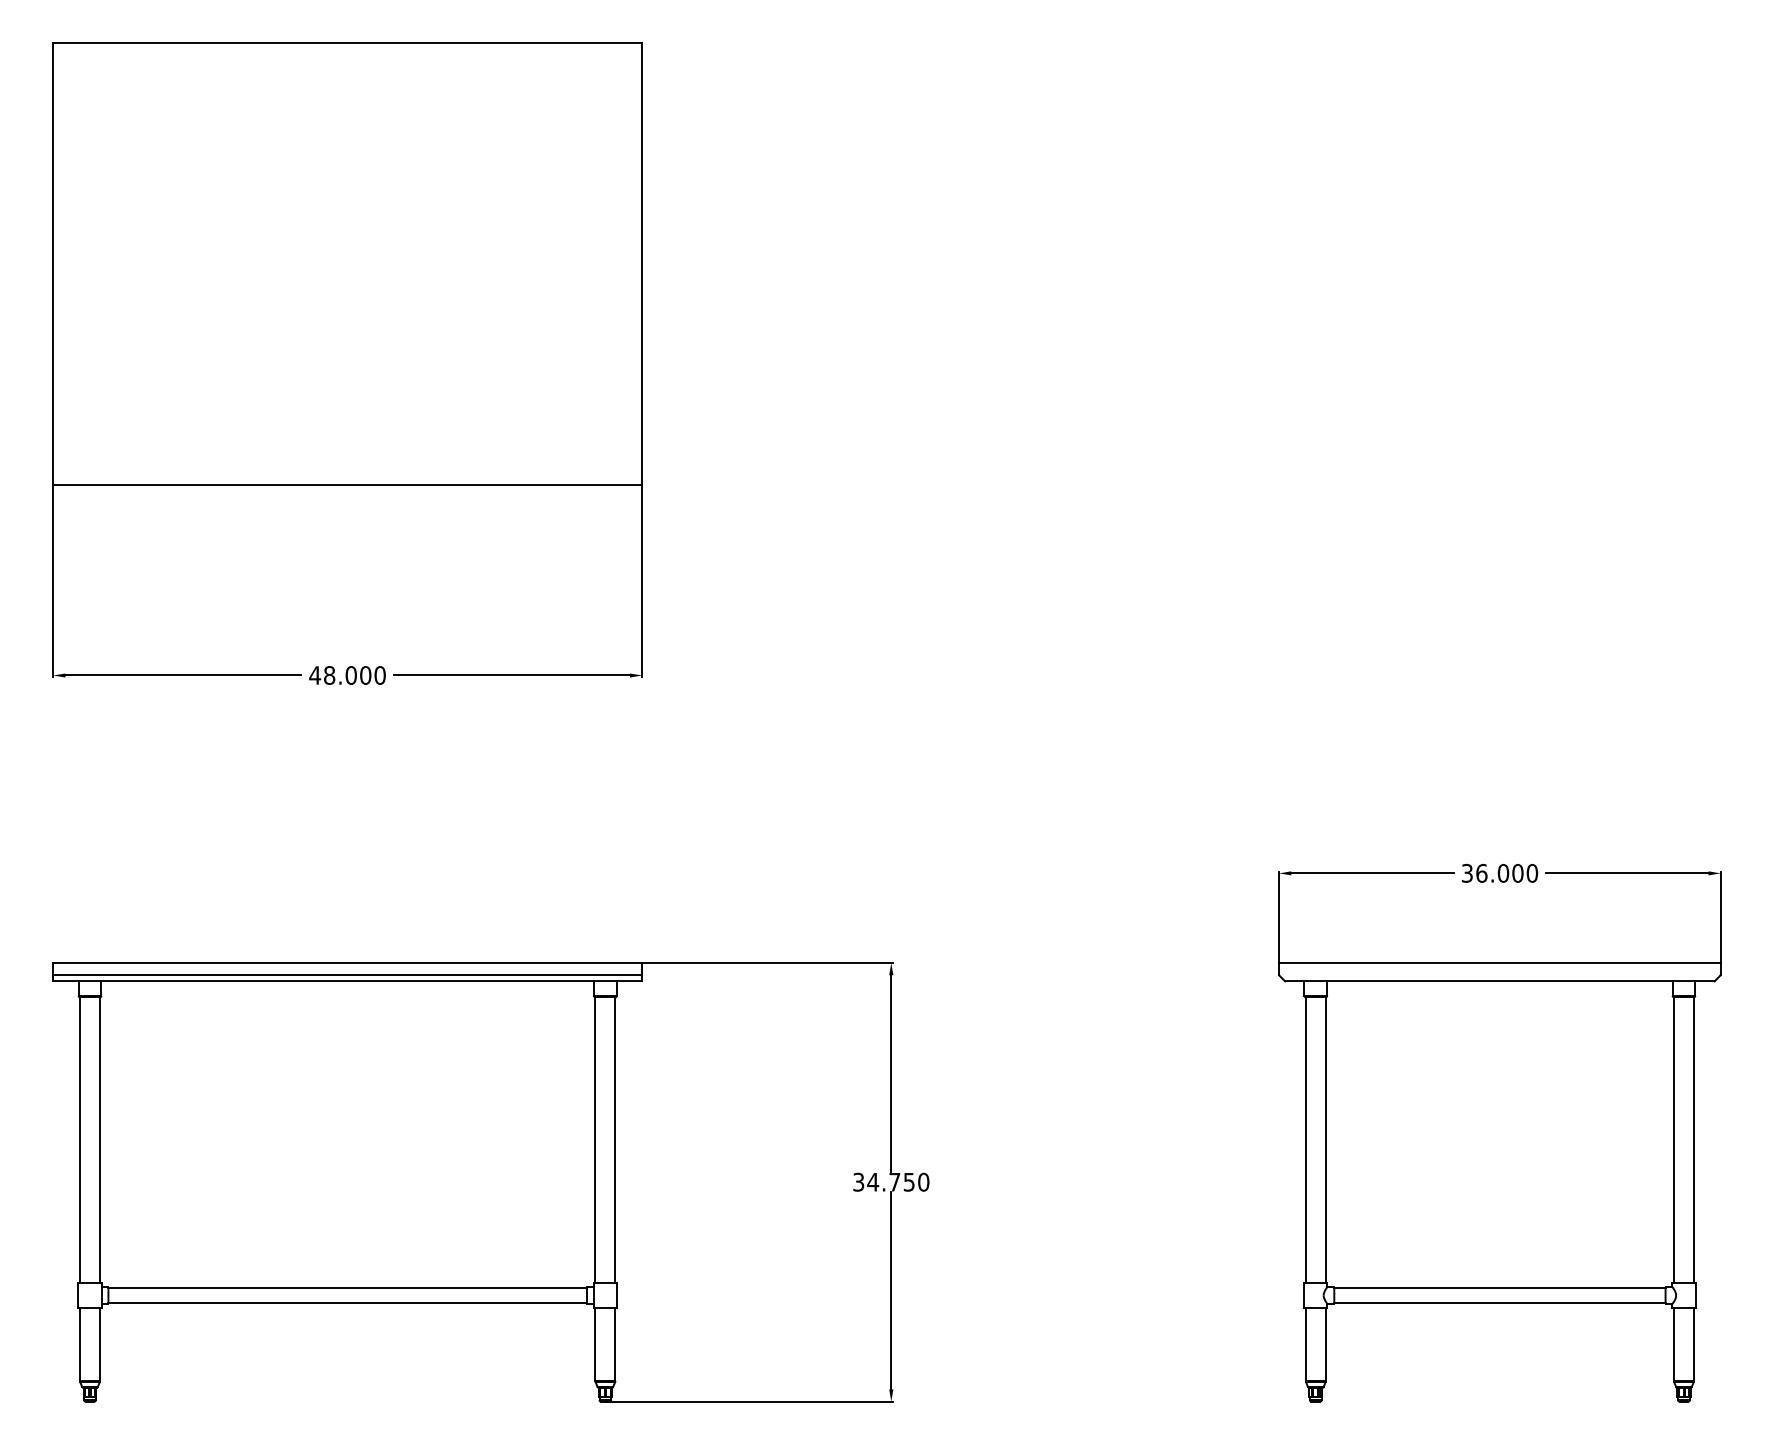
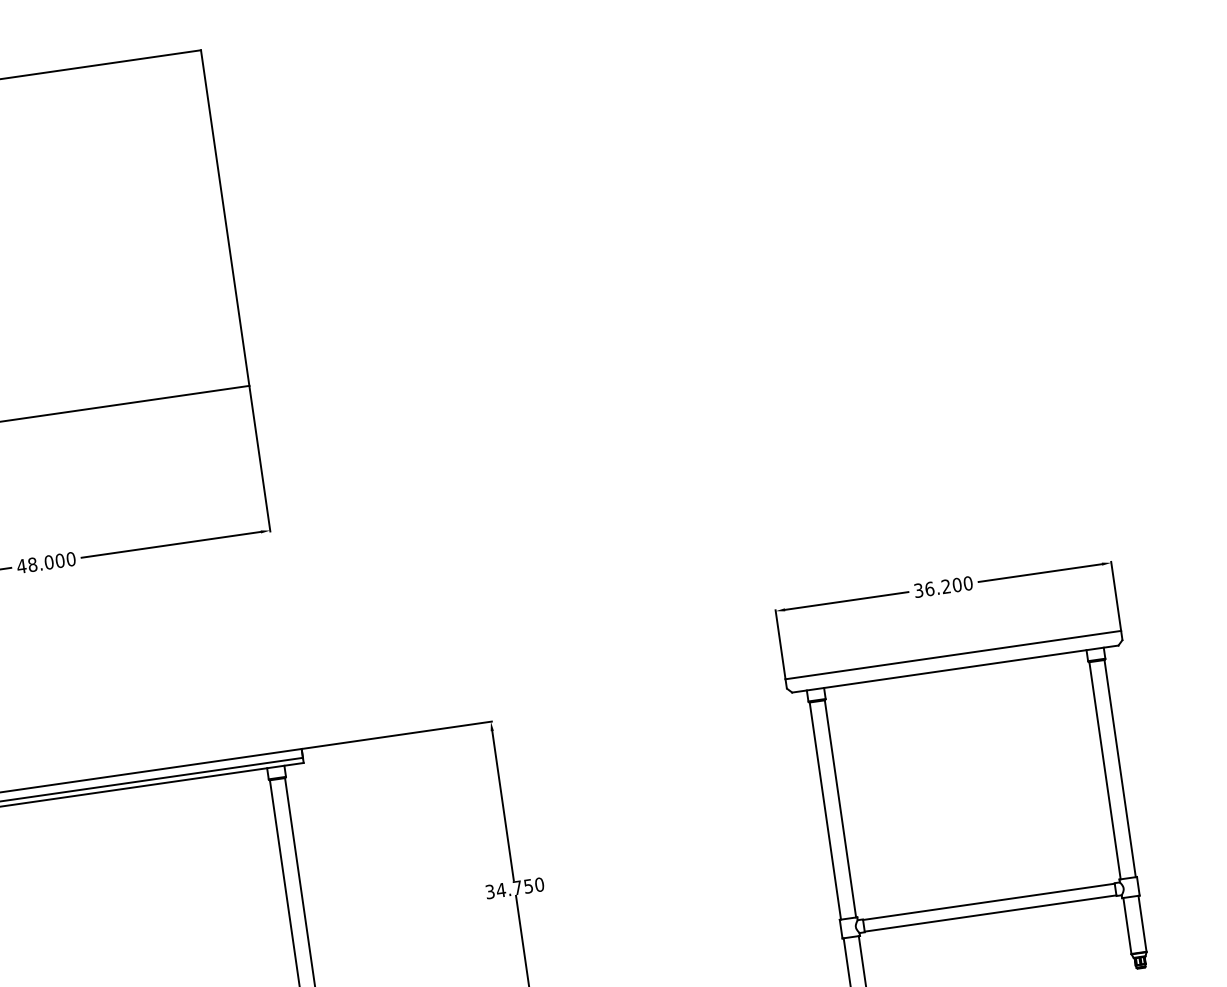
text: (1503, 873) -> (946, 586), 36.000 -> 36.200

